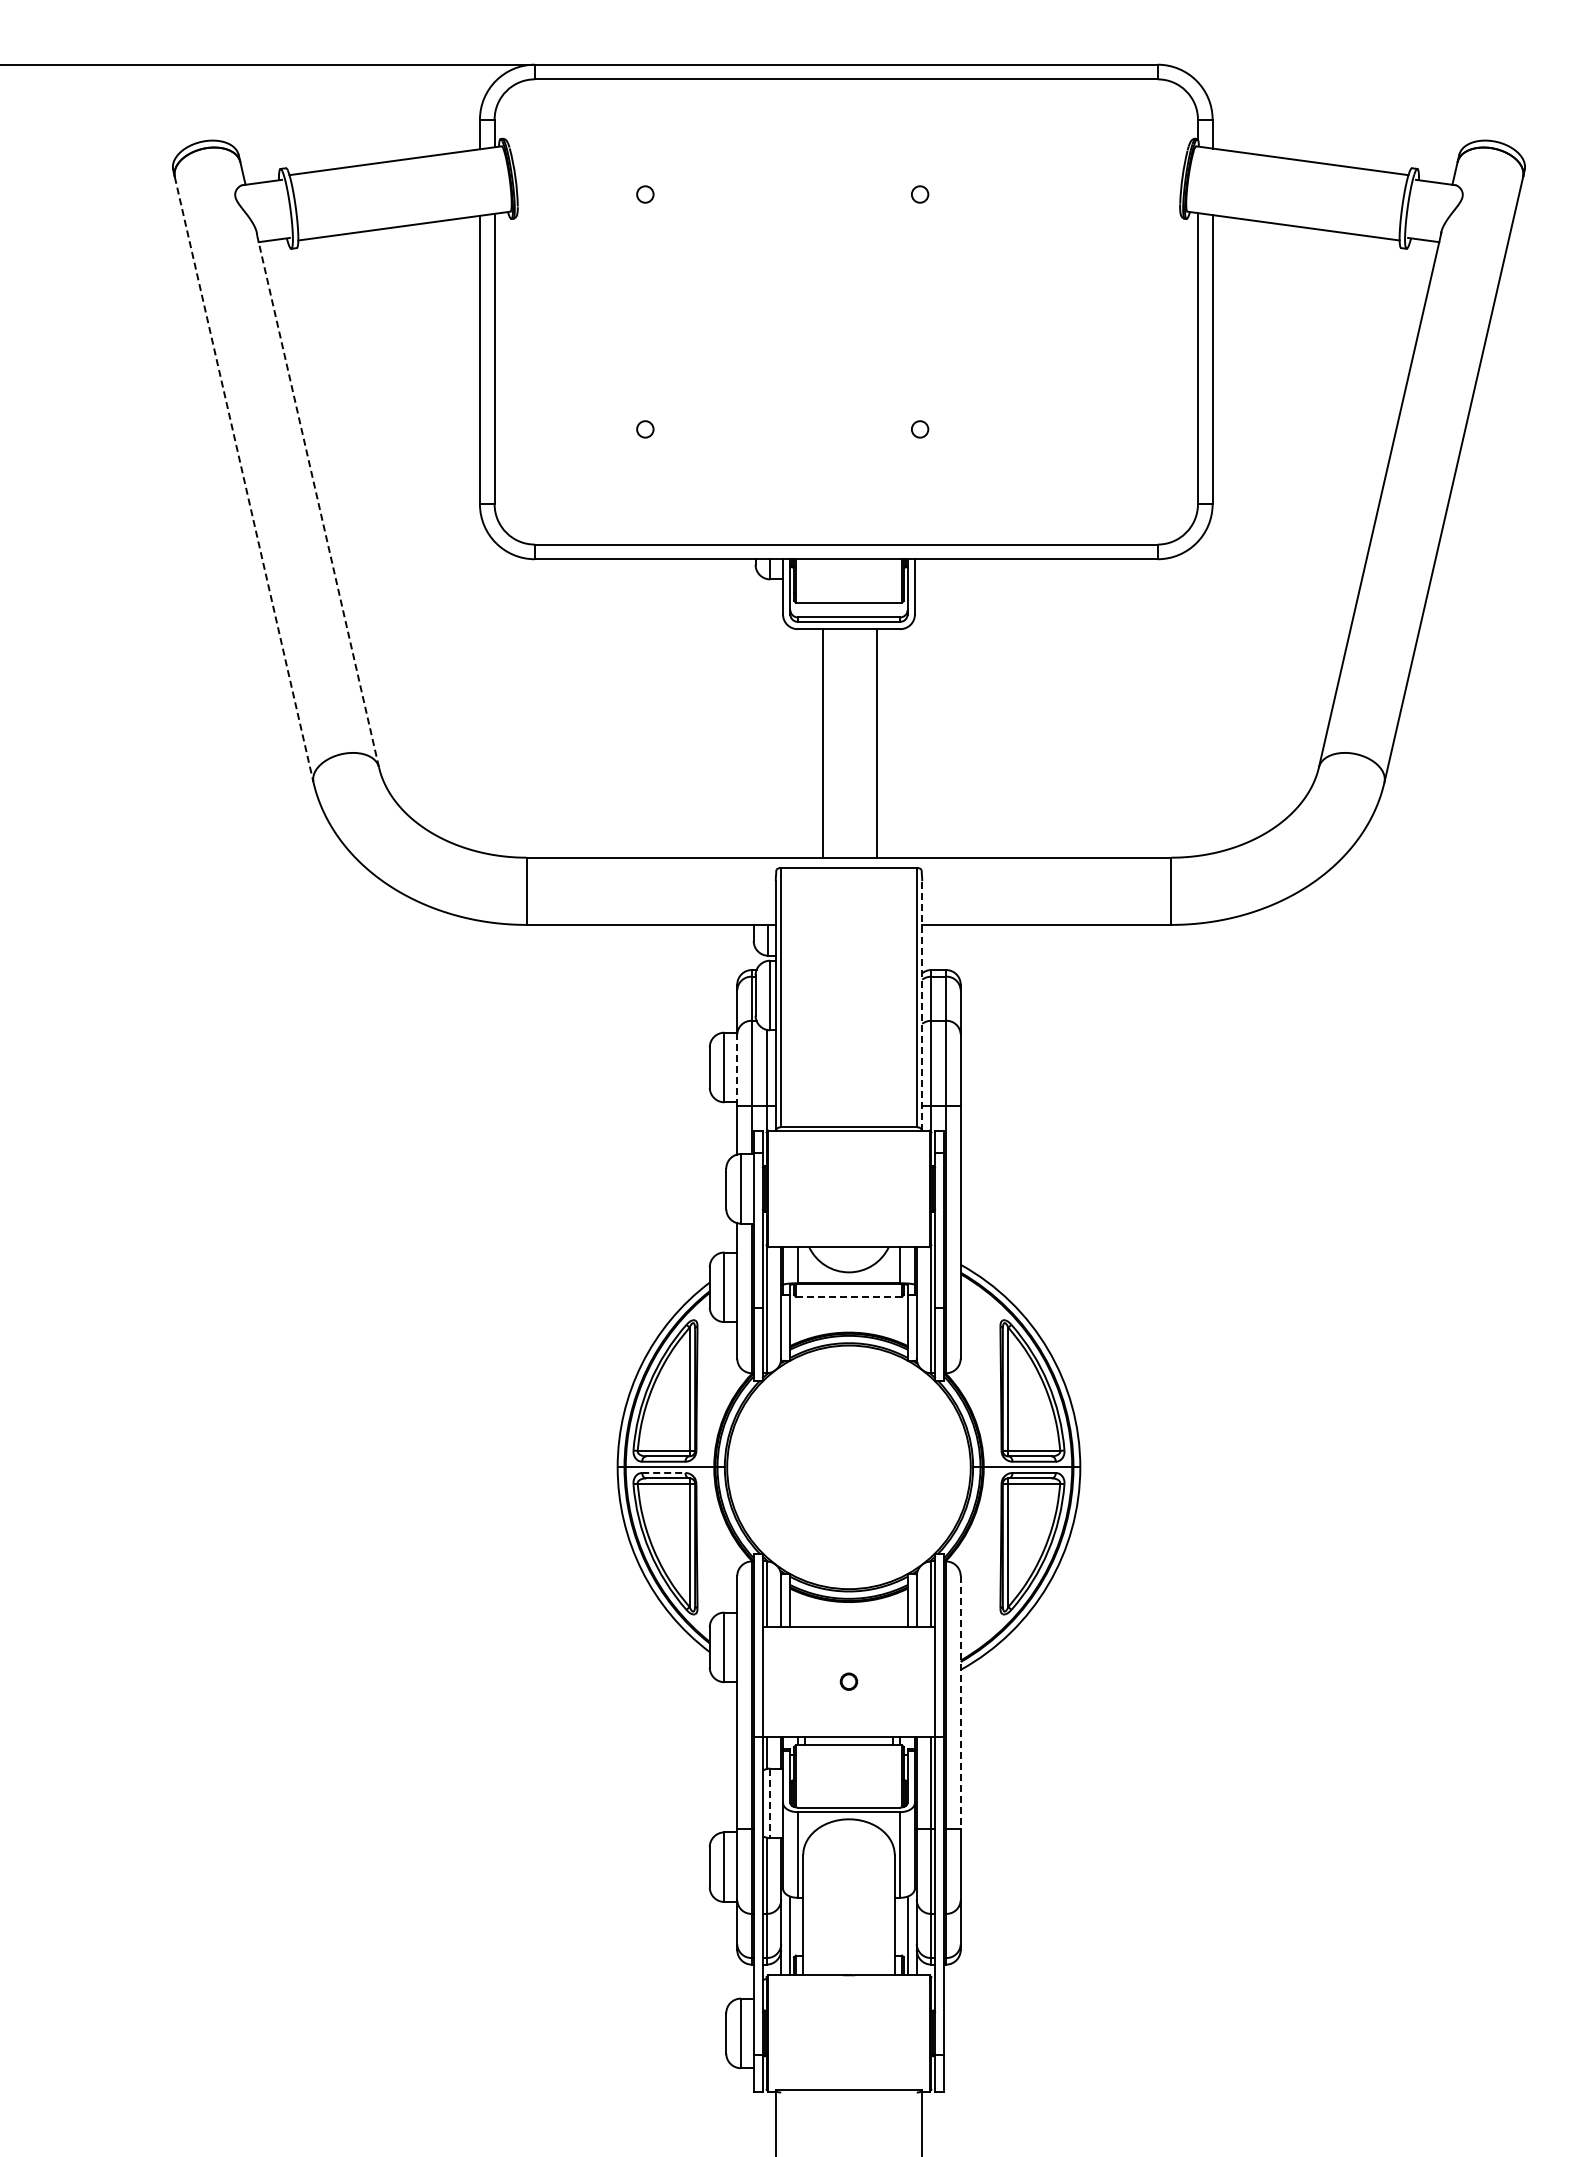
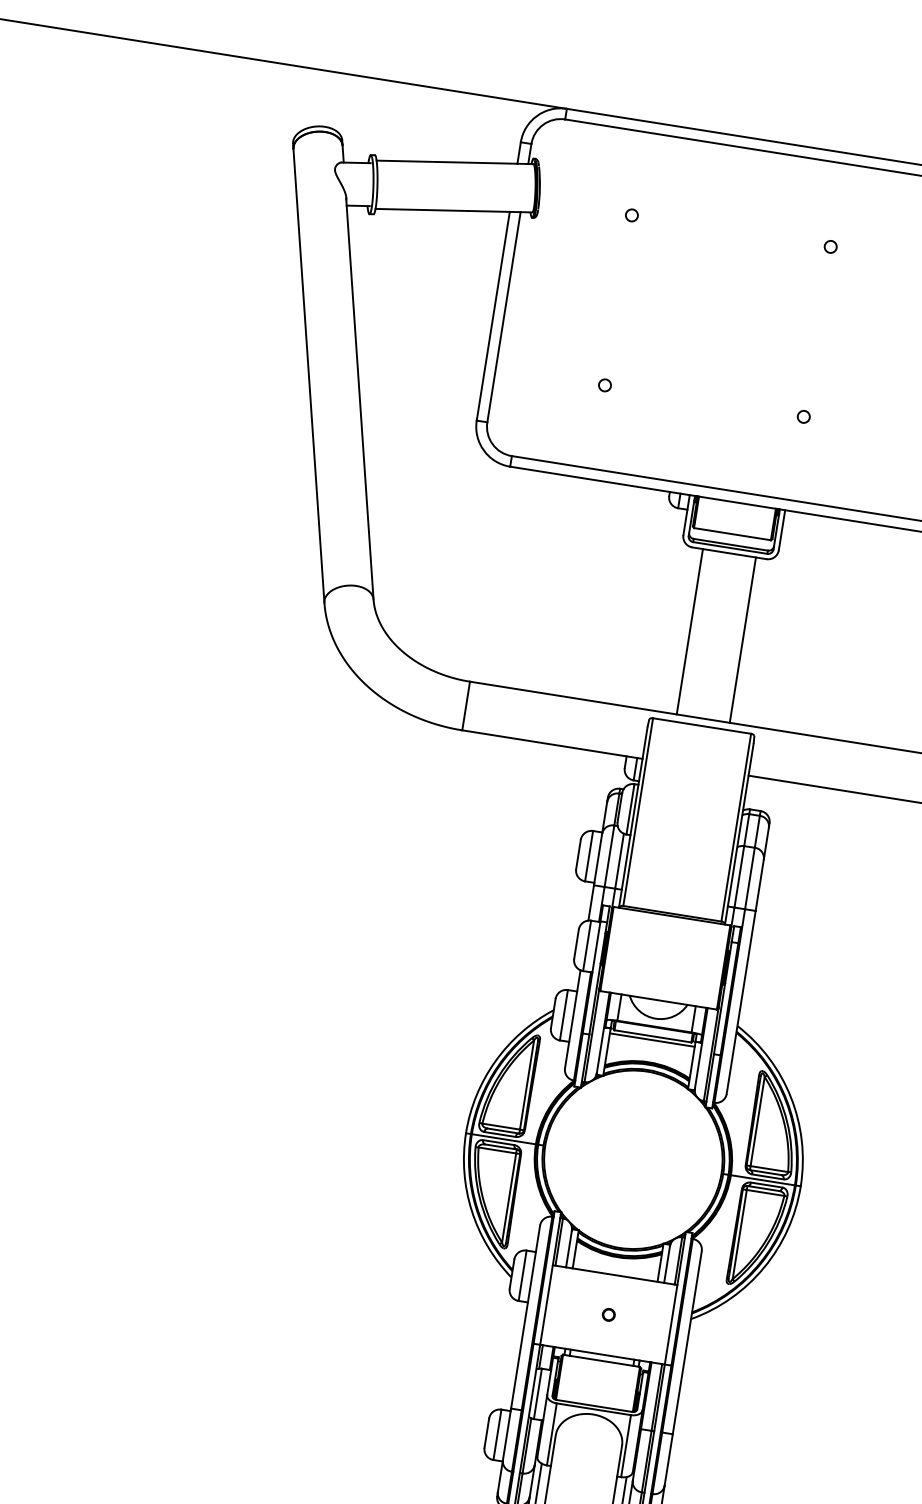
line: (244, 479) -> (309, 375), dashed -> solid
line: (317, 499) -> (359, 398), dashed -> solid
line: (822, 743) -> (742, 640), moved
line: (877, 743) -> (689, 631), moved
line: (922, 1005) -> (739, 834), dashed -> solid
line: (737, 1070) -> (598, 859), dashed -> solid
line: (849, 1296) -> (653, 1036), dashed -> solid
line: (848, 1301) -> (652, 1039), added
line: (663, 1472) -> (498, 1142), dashed -> solid
line: (960, 1703) -> (687, 1343), dashed -> solid
line: (770, 1803) -> (538, 1394), dashed -> solid

